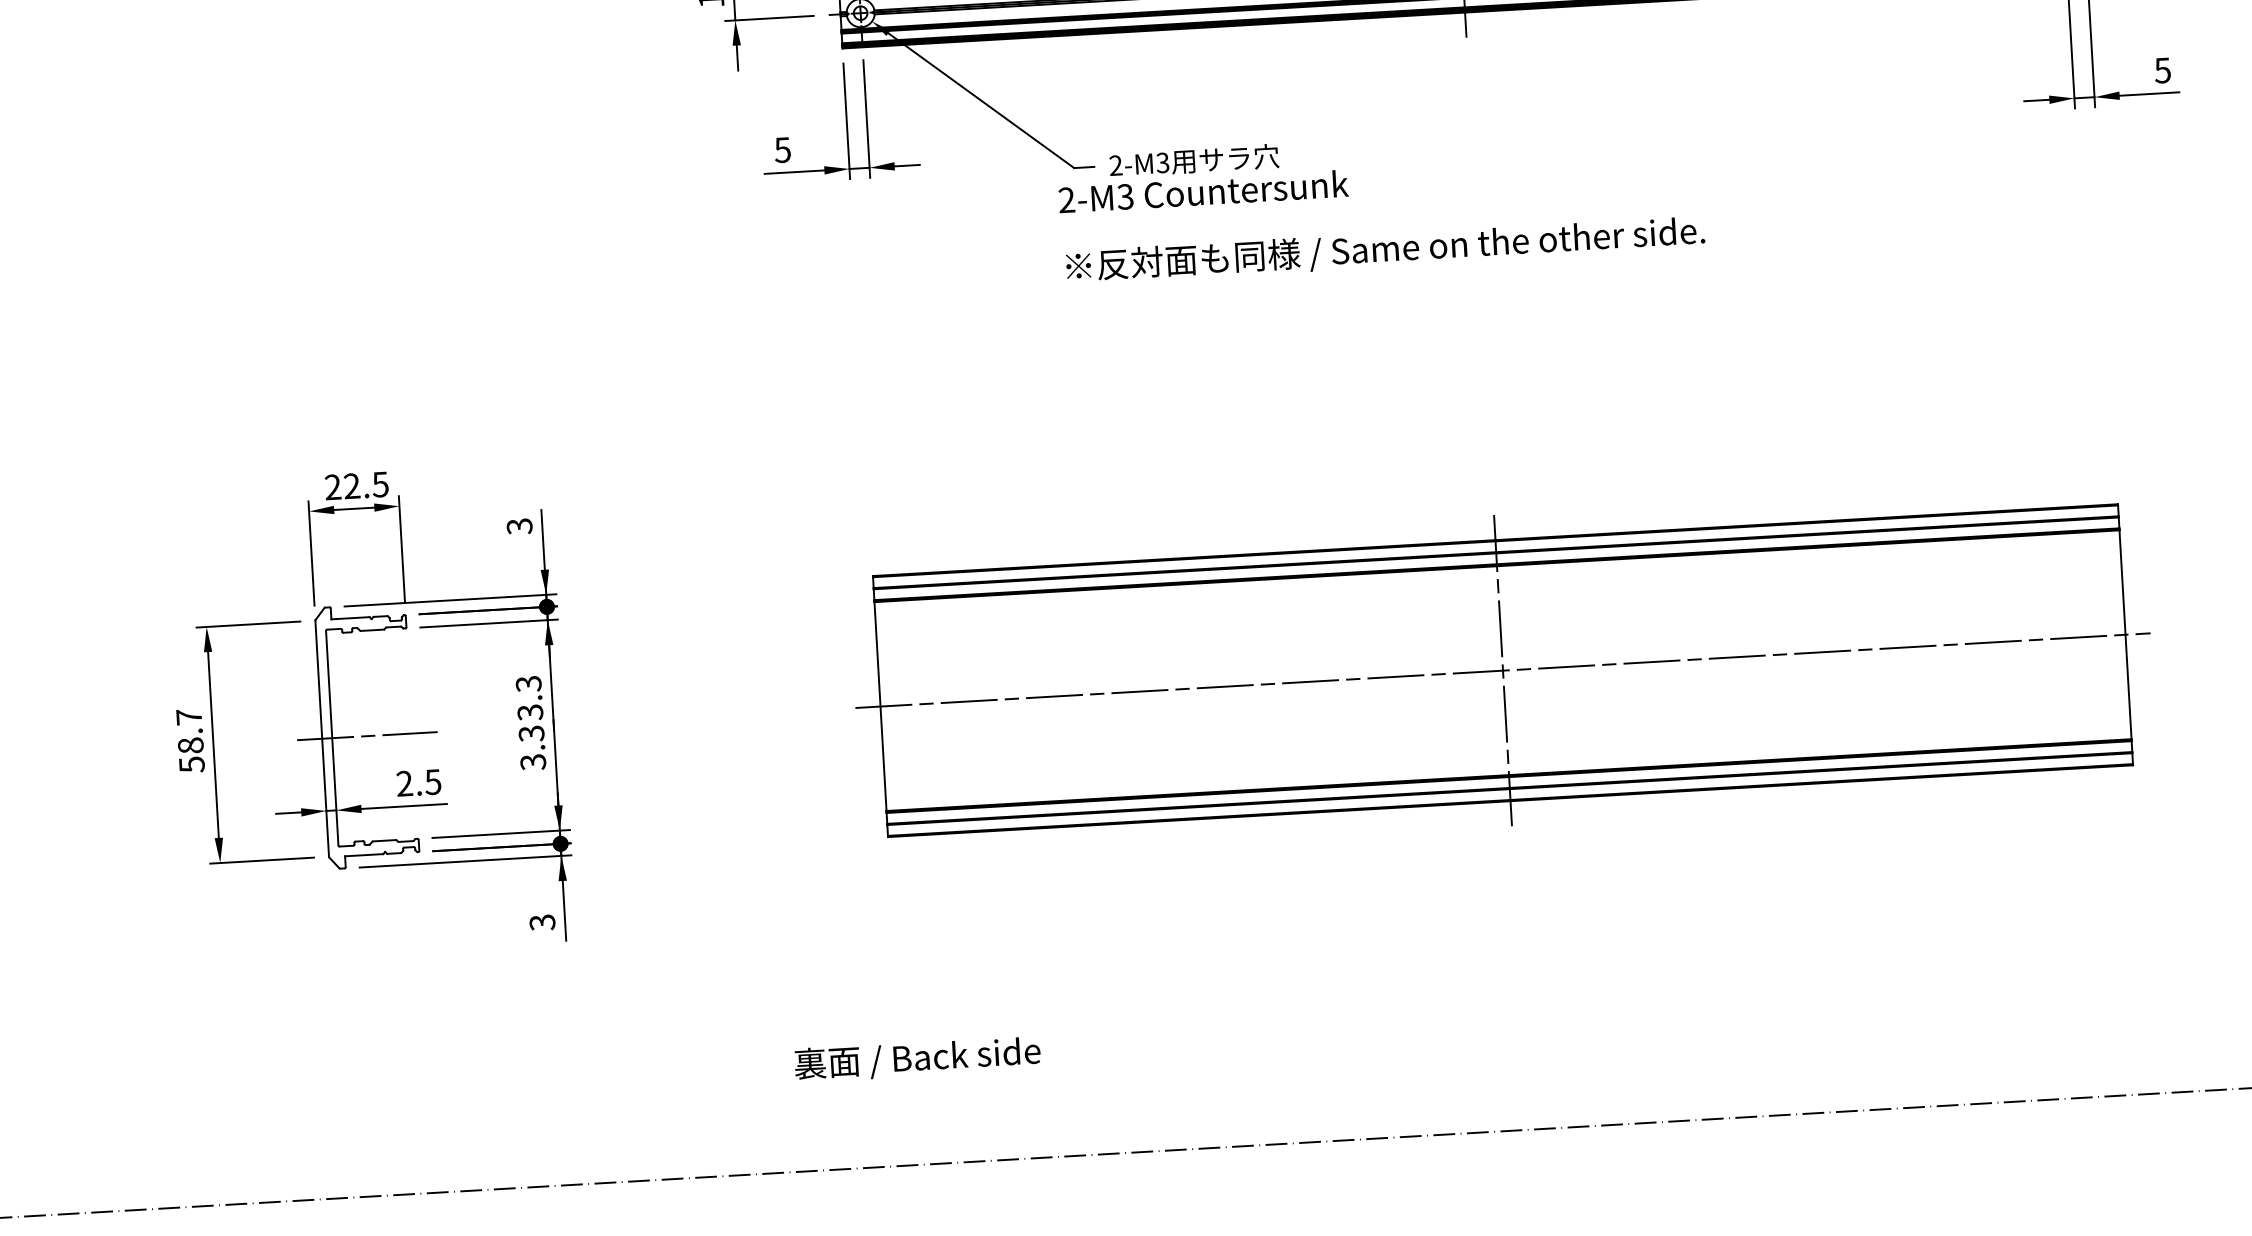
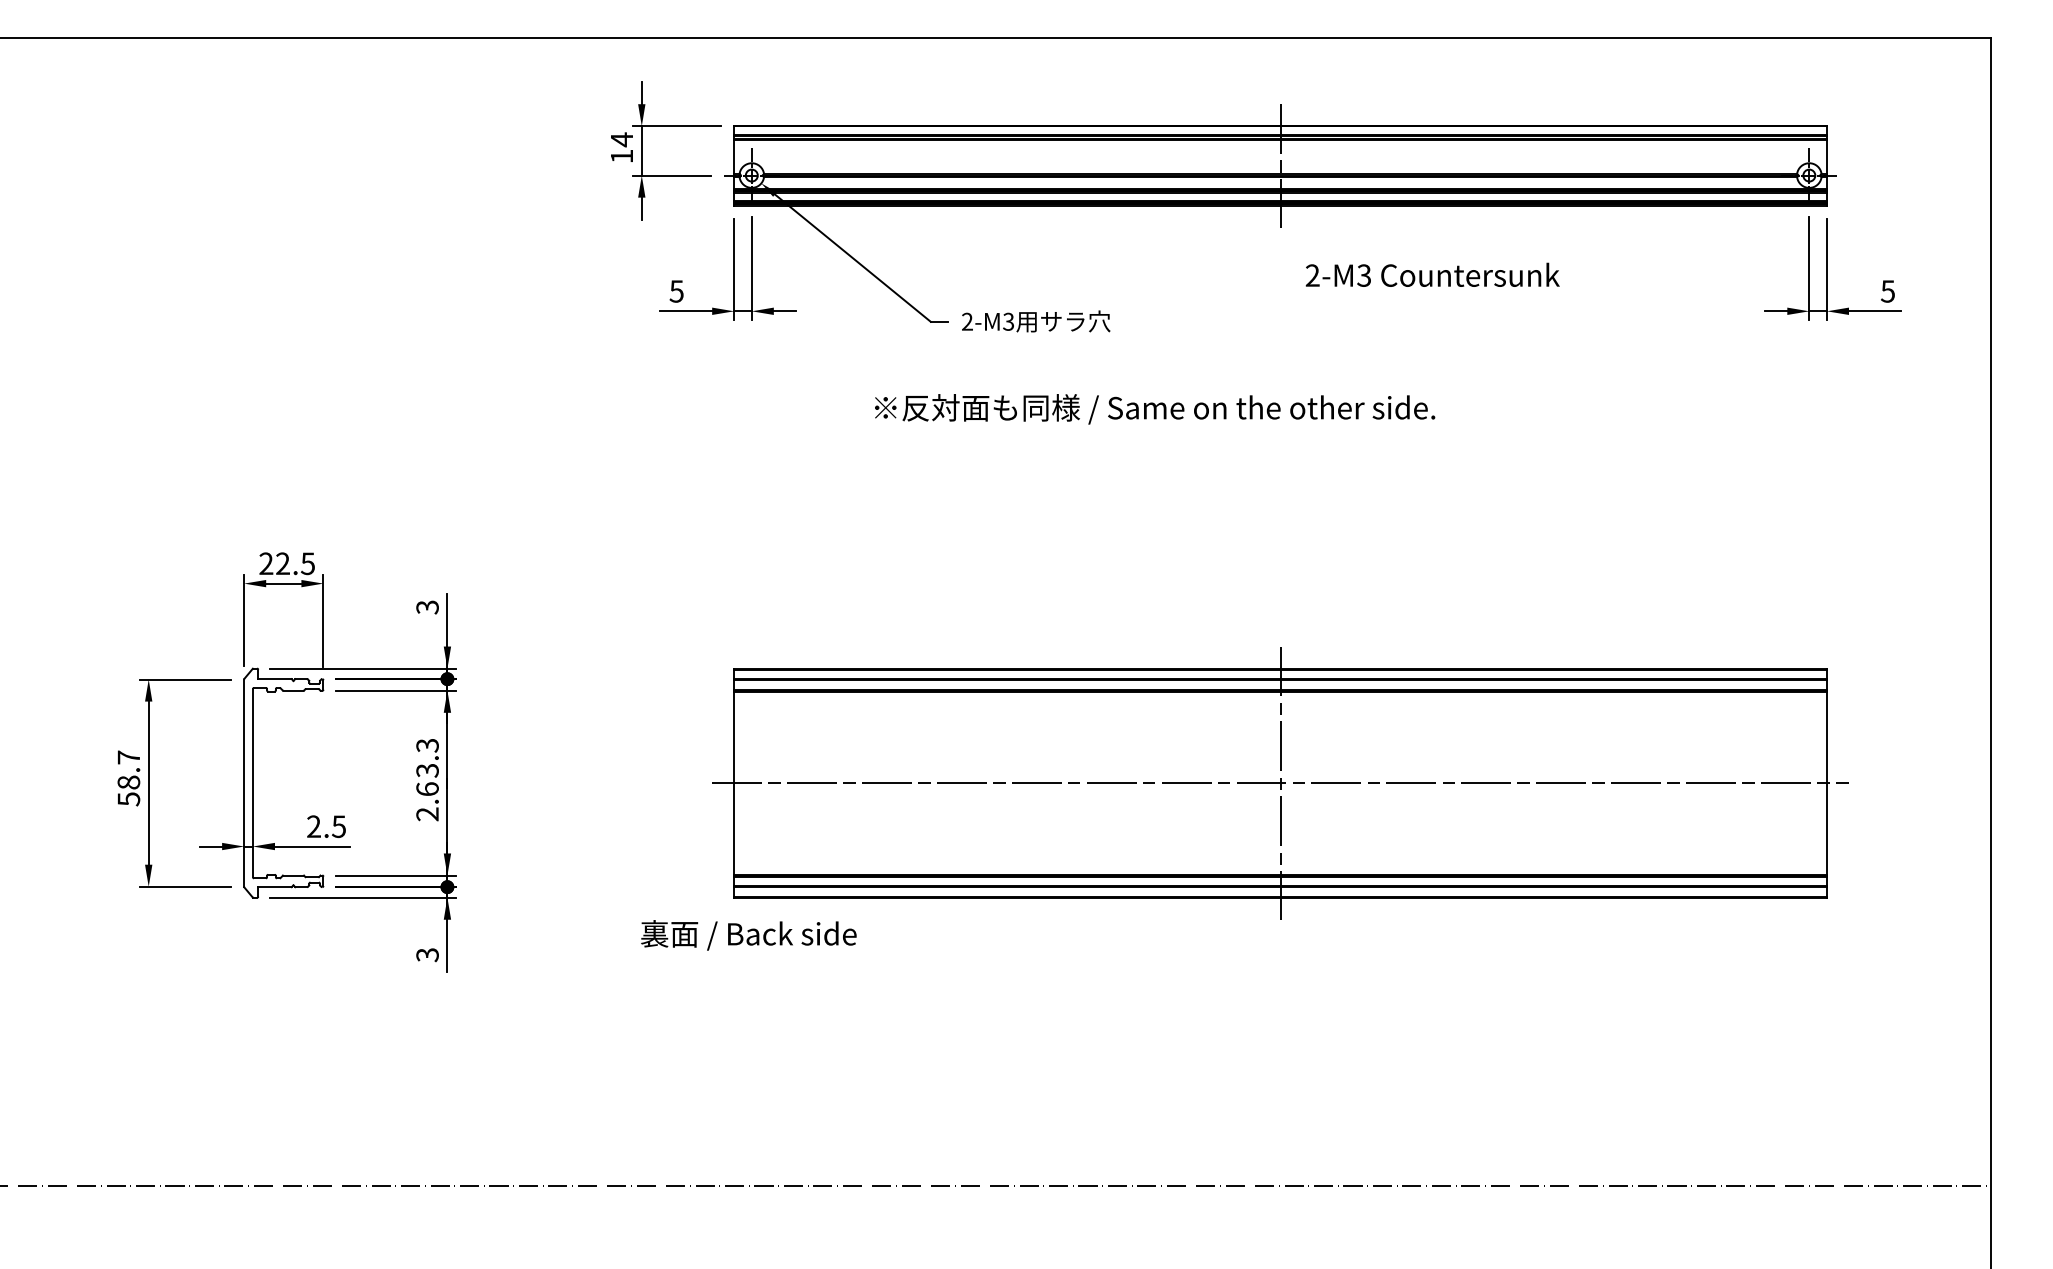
text: (1203, 191) -> (1432, 274), moved
text: (1386, 250) -> (1155, 409), moved
line: (367, 736) -> (283, 783), removed
text: (532, 747) -> (427, 801), 3.3 -> 2.6
text: (917, 1059) -> (748, 935), moved

